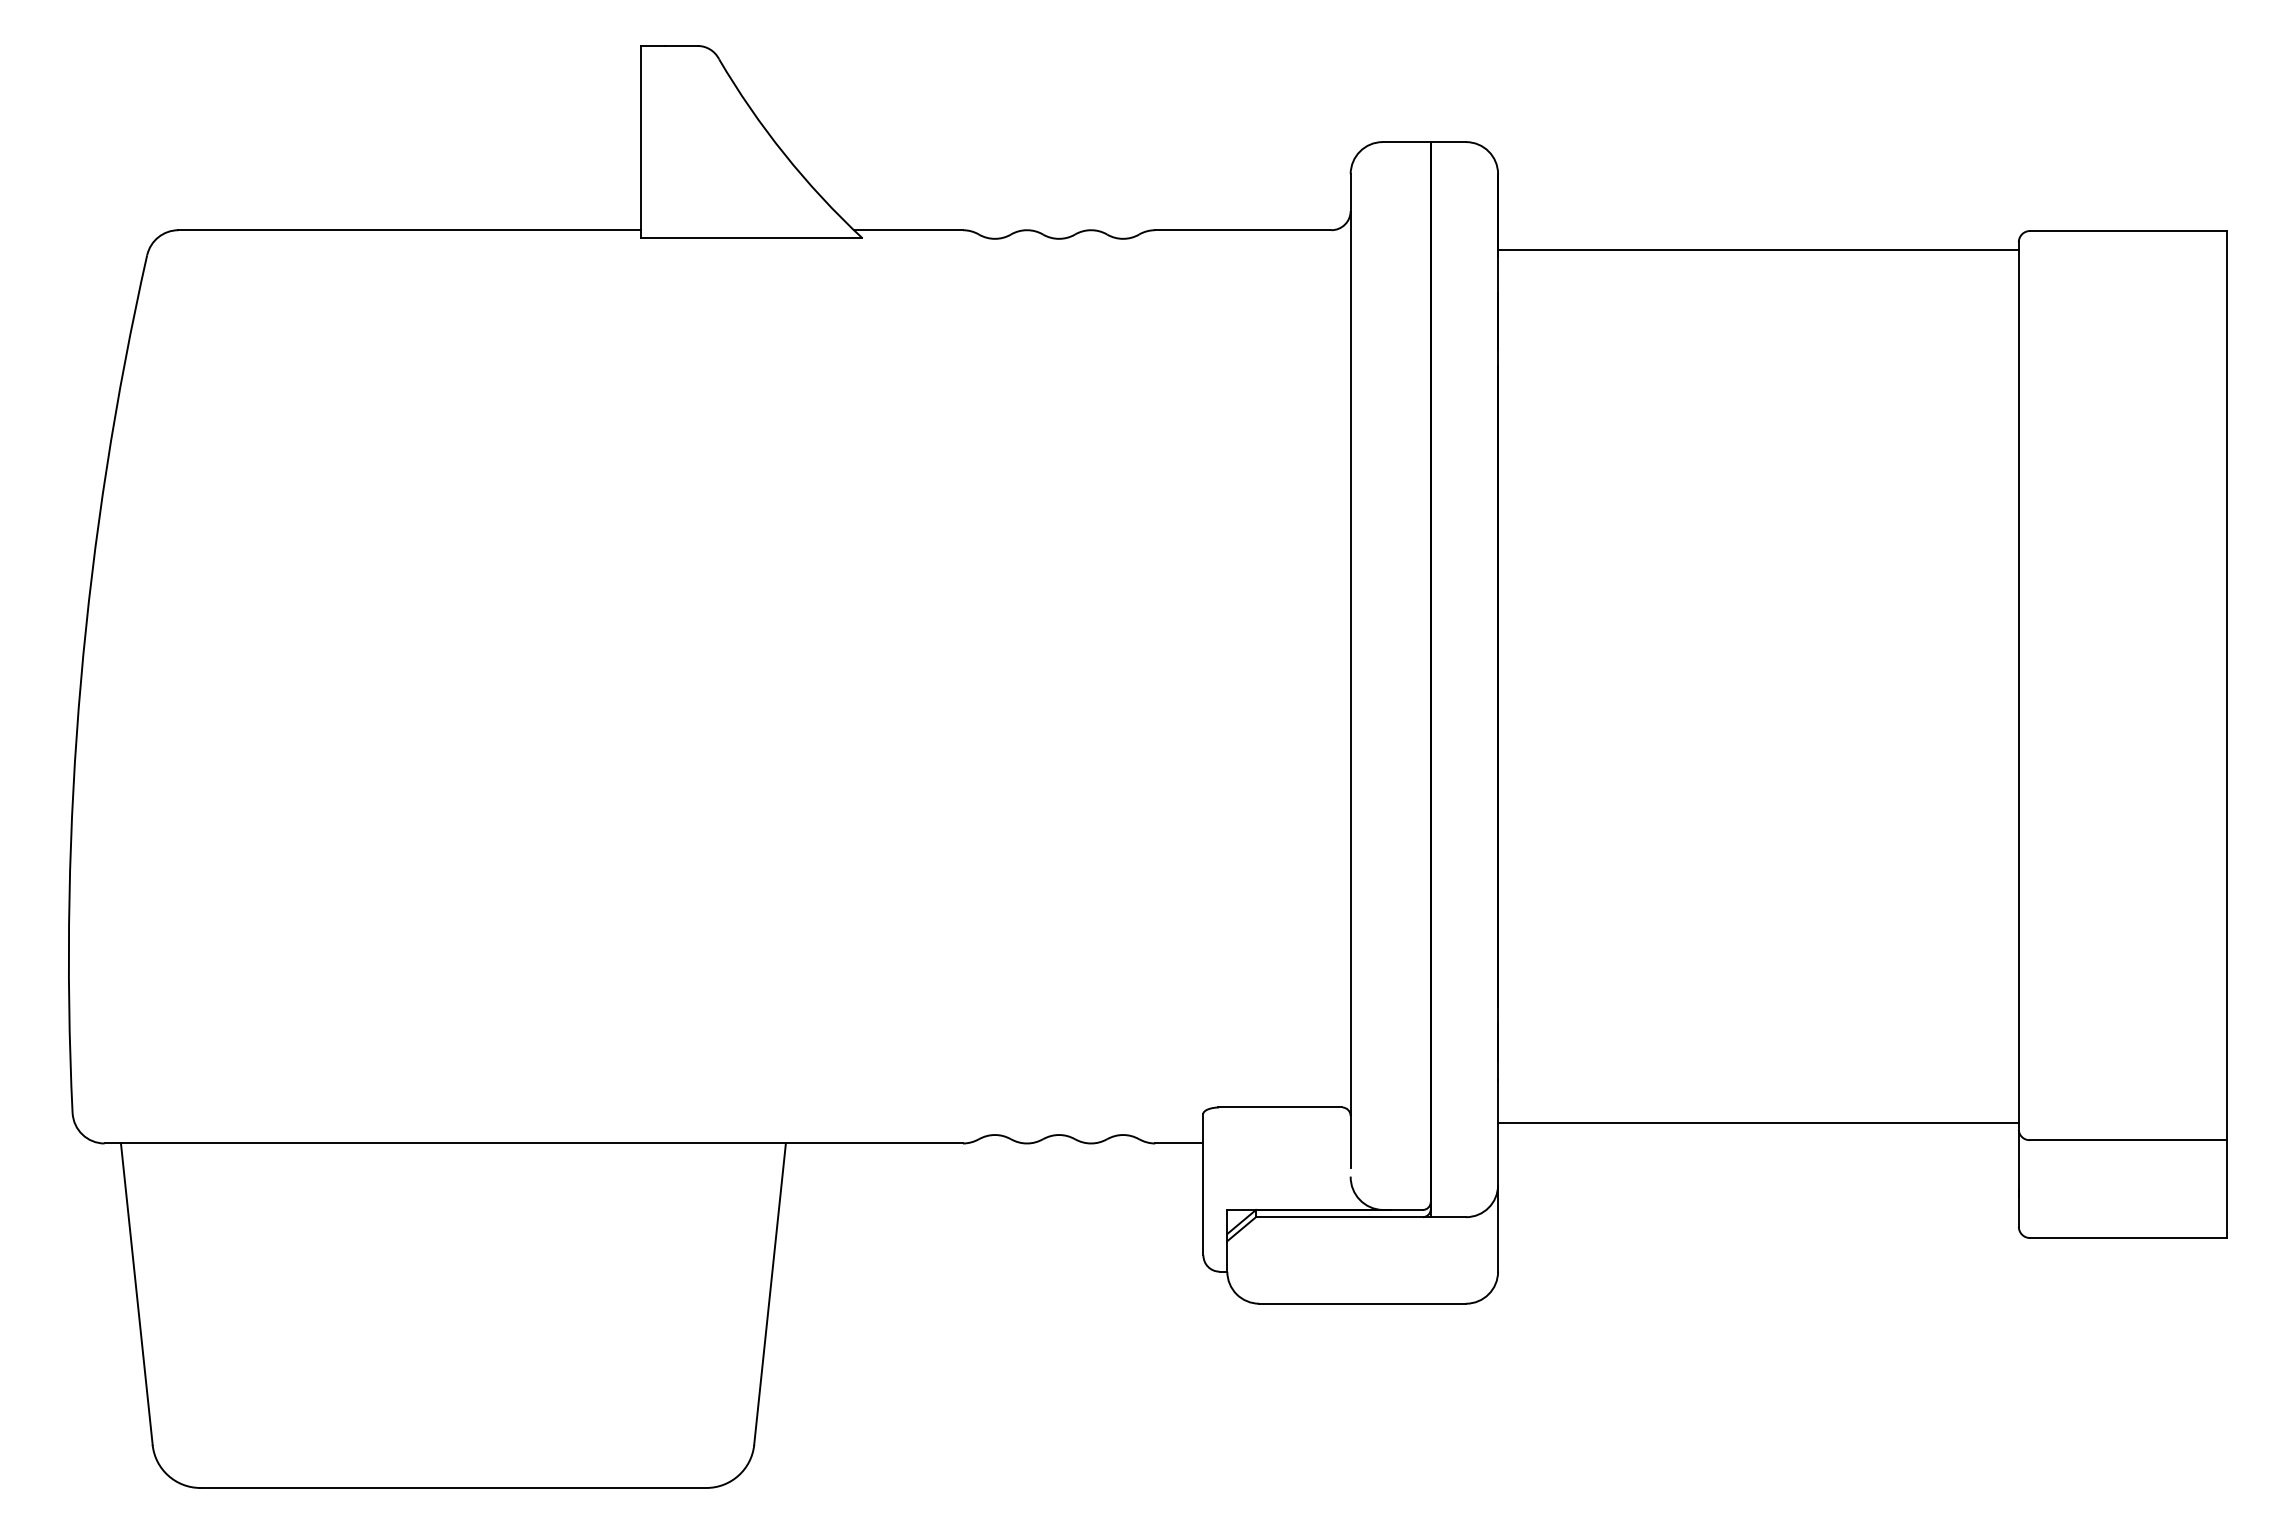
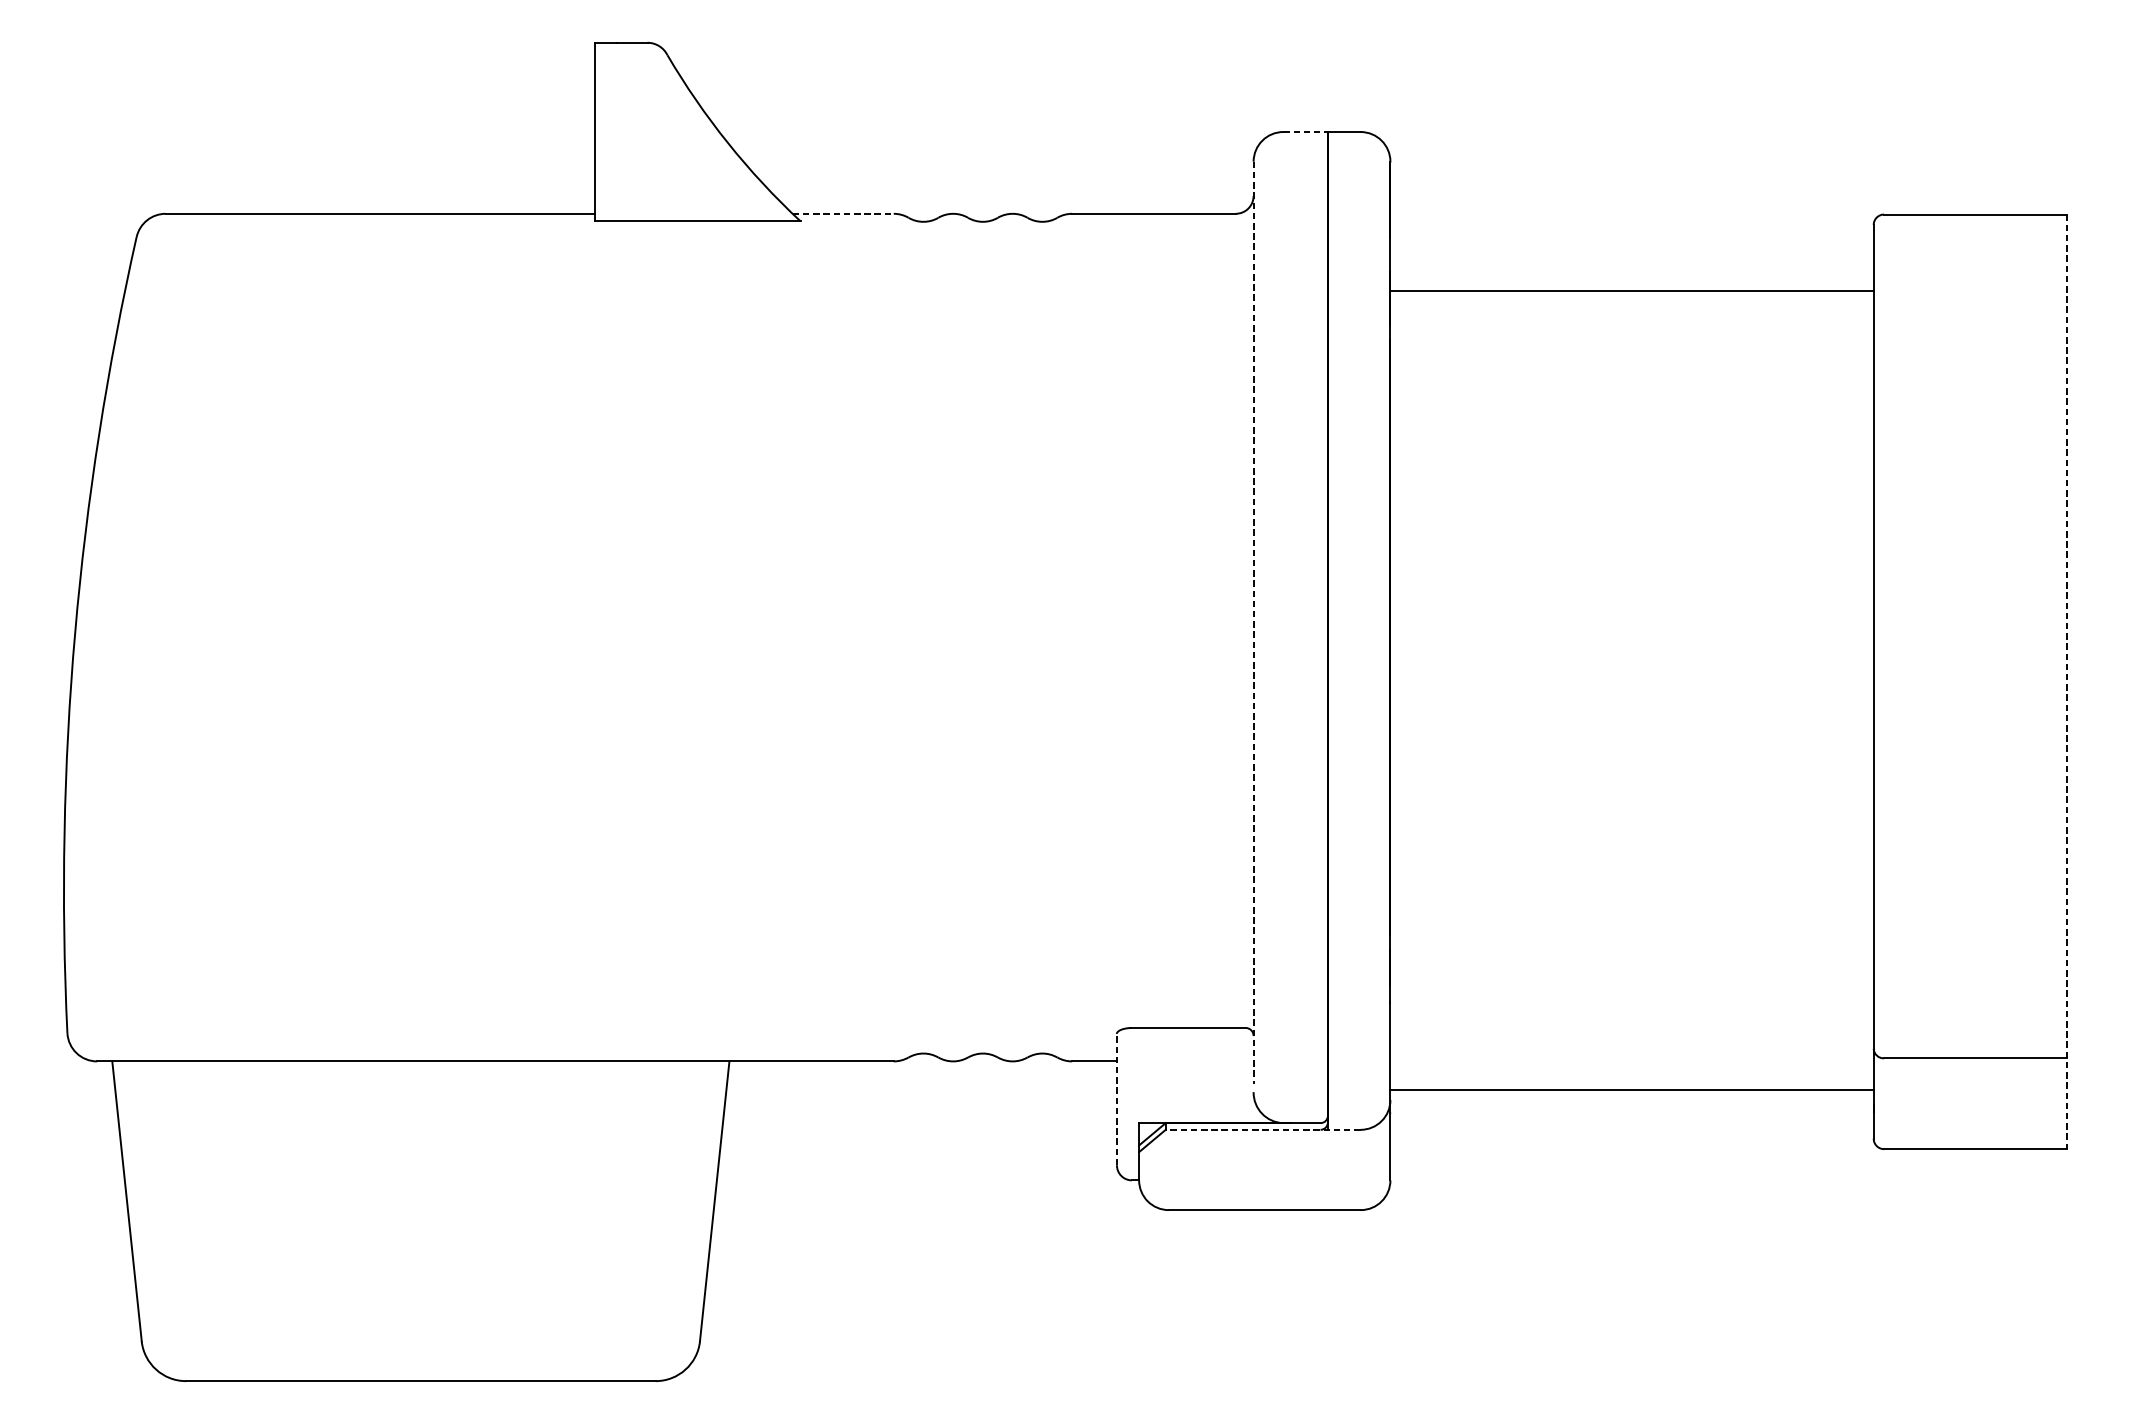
line: (1407, 142) -> (1306, 132), solid -> dashed
line: (909, 230) -> (844, 214), solid -> dashed
line: (1758, 250) -> (1632, 291), moved
line: (1350, 670) -> (1253, 622), solid -> dashed
line: (2227, 734) -> (2067, 681), solid -> dashed
line: (1758, 1123) -> (1632, 1090), moved
line: (1203, 1184) -> (1117, 1099), solid -> dashed
line: (1360, 1217) -> (1262, 1130), solid -> dashed

